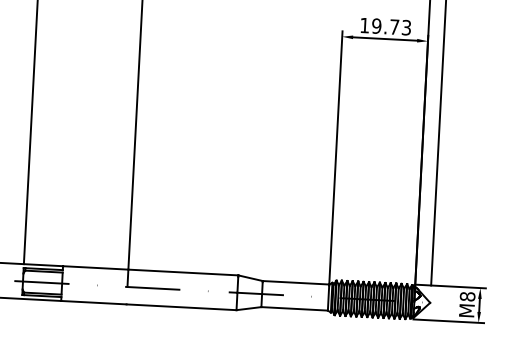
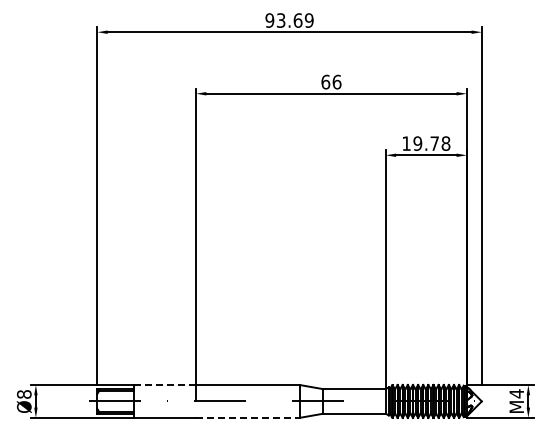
text: (406, 27) -> (445, 143), 19.73 -> 19.78
line: (95, 268) -> (165, 385), solid -> dashed
text: (467, 296) -> (516, 393), M8 -> M4
line: (181, 306) -> (247, 417), solid -> dashed

